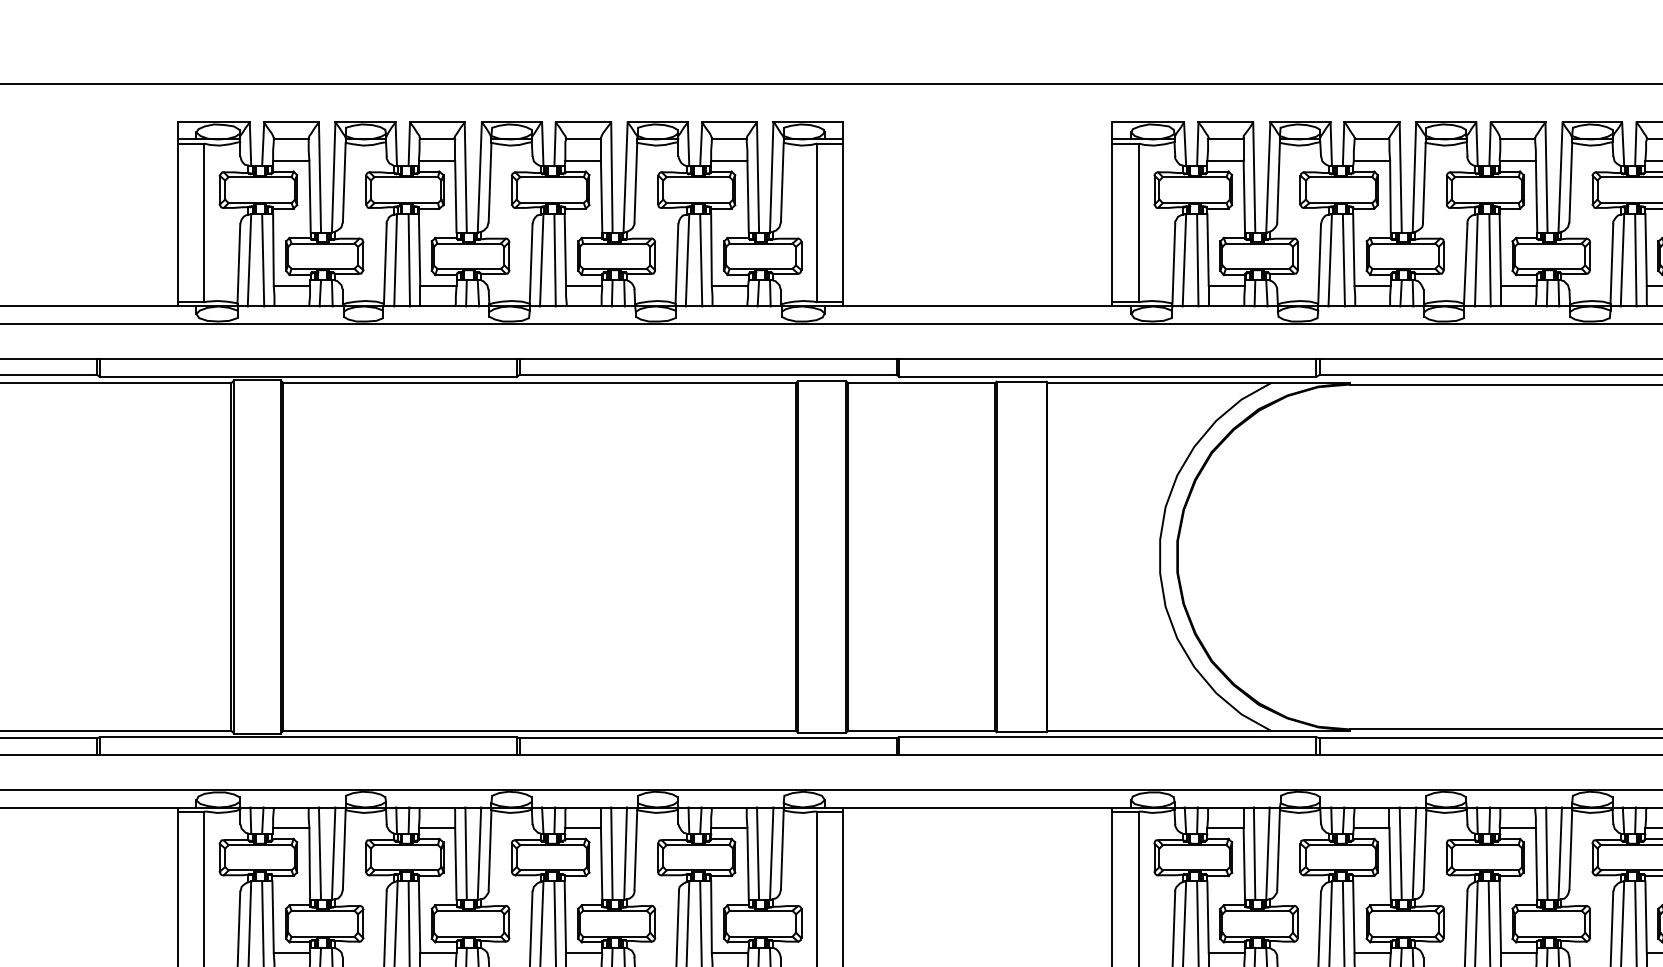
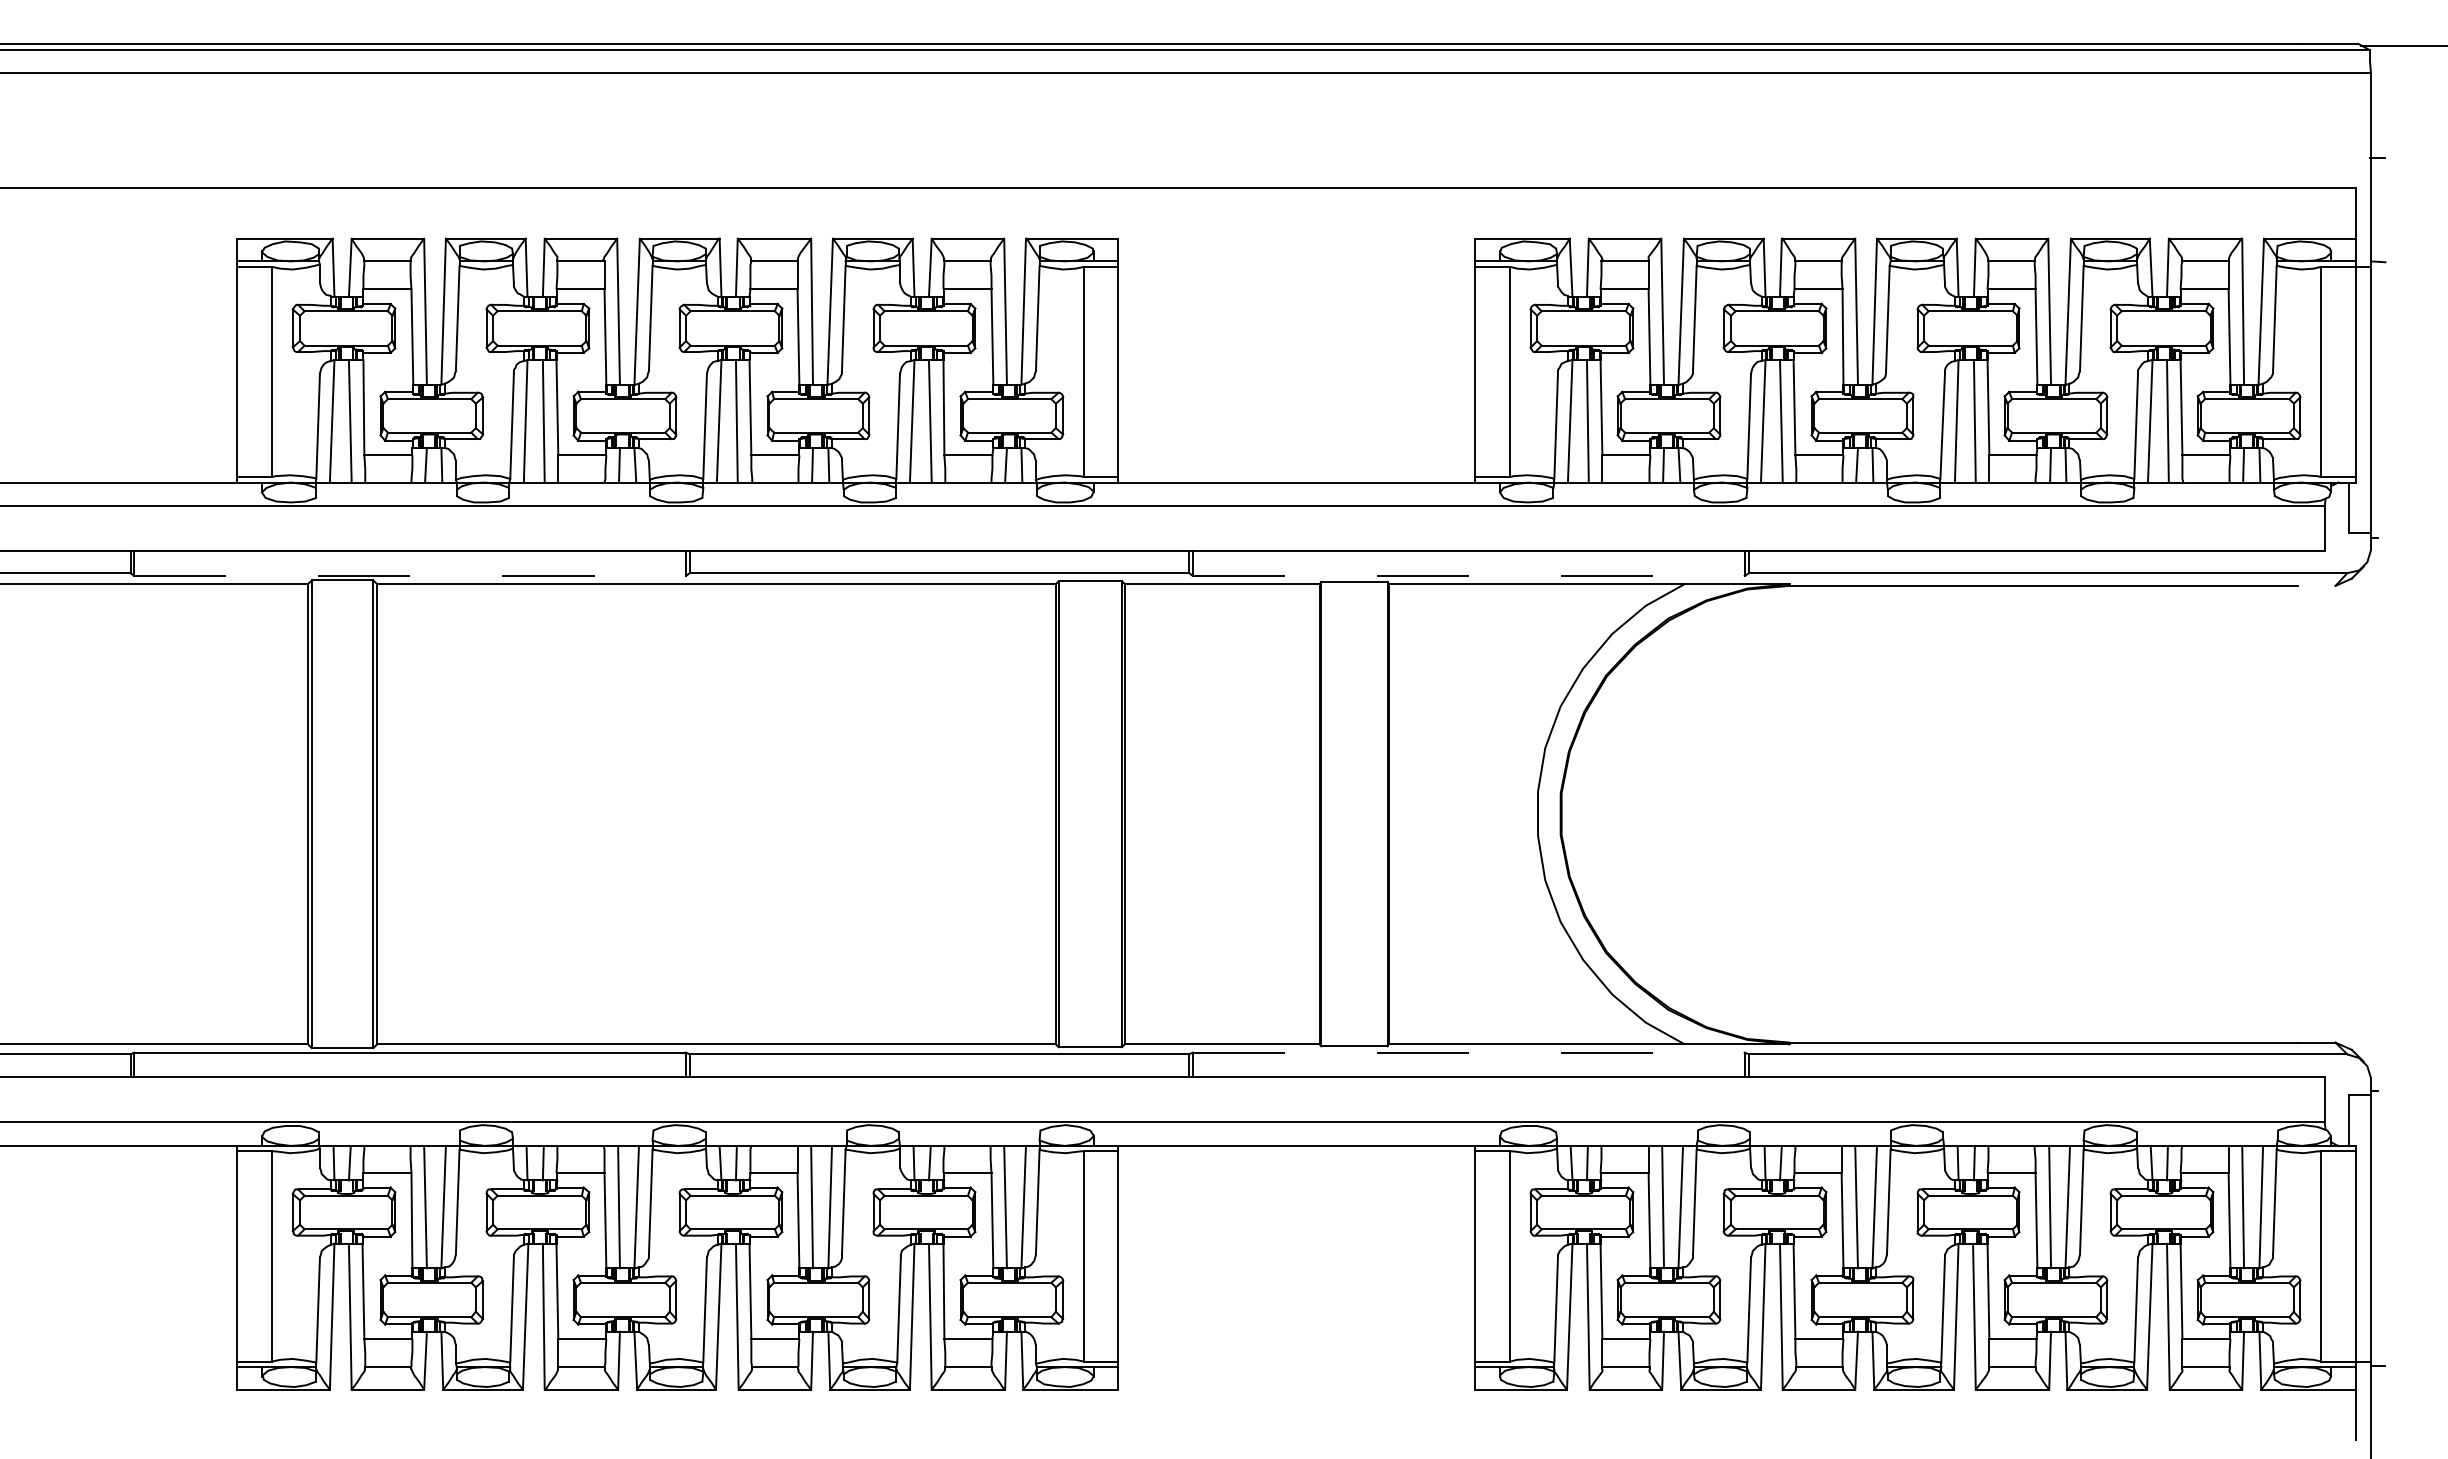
line: (308, 376) -> (410, 575), solid -> dashed
line: (1107, 376) -> (1468, 575), solid -> dashed
line: (1107, 736) -> (1468, 1052), solid -> dashed

